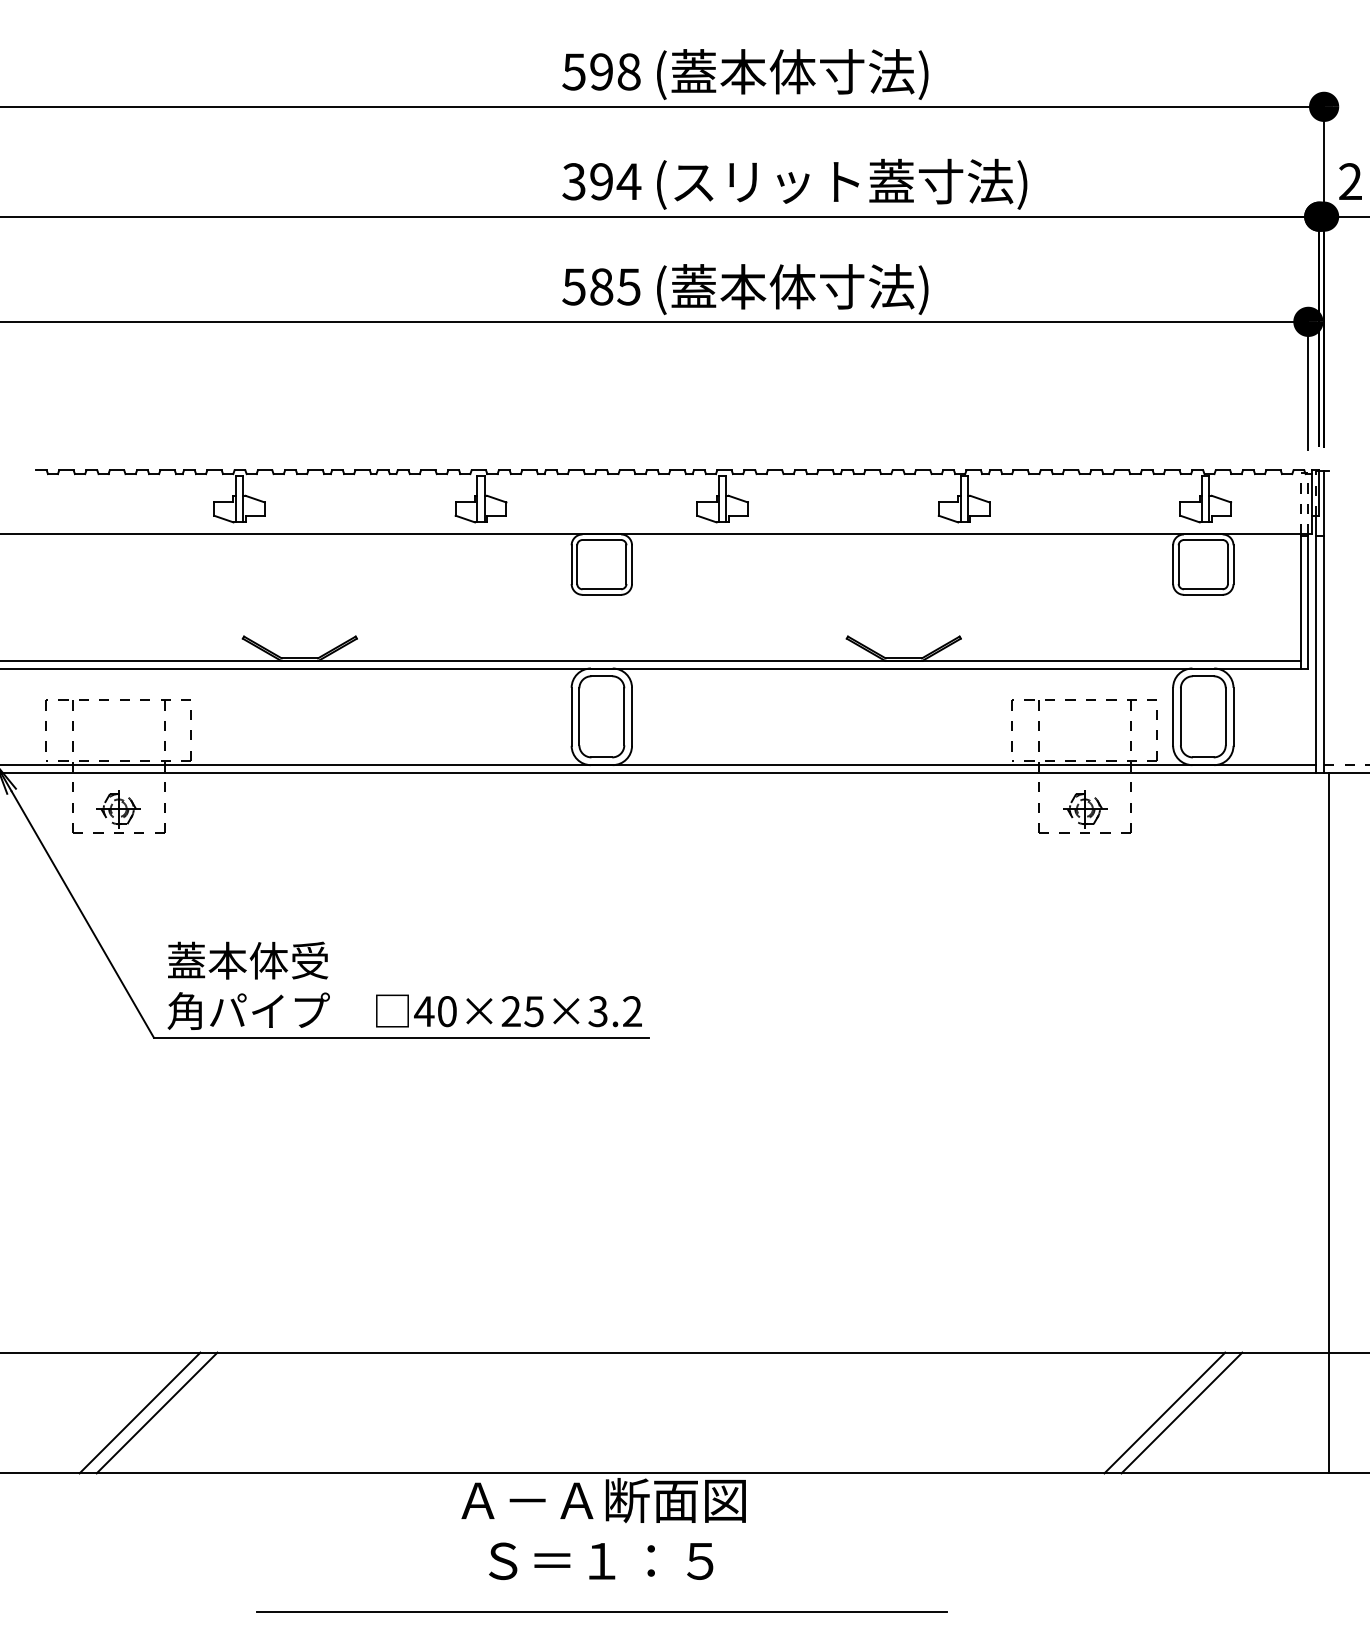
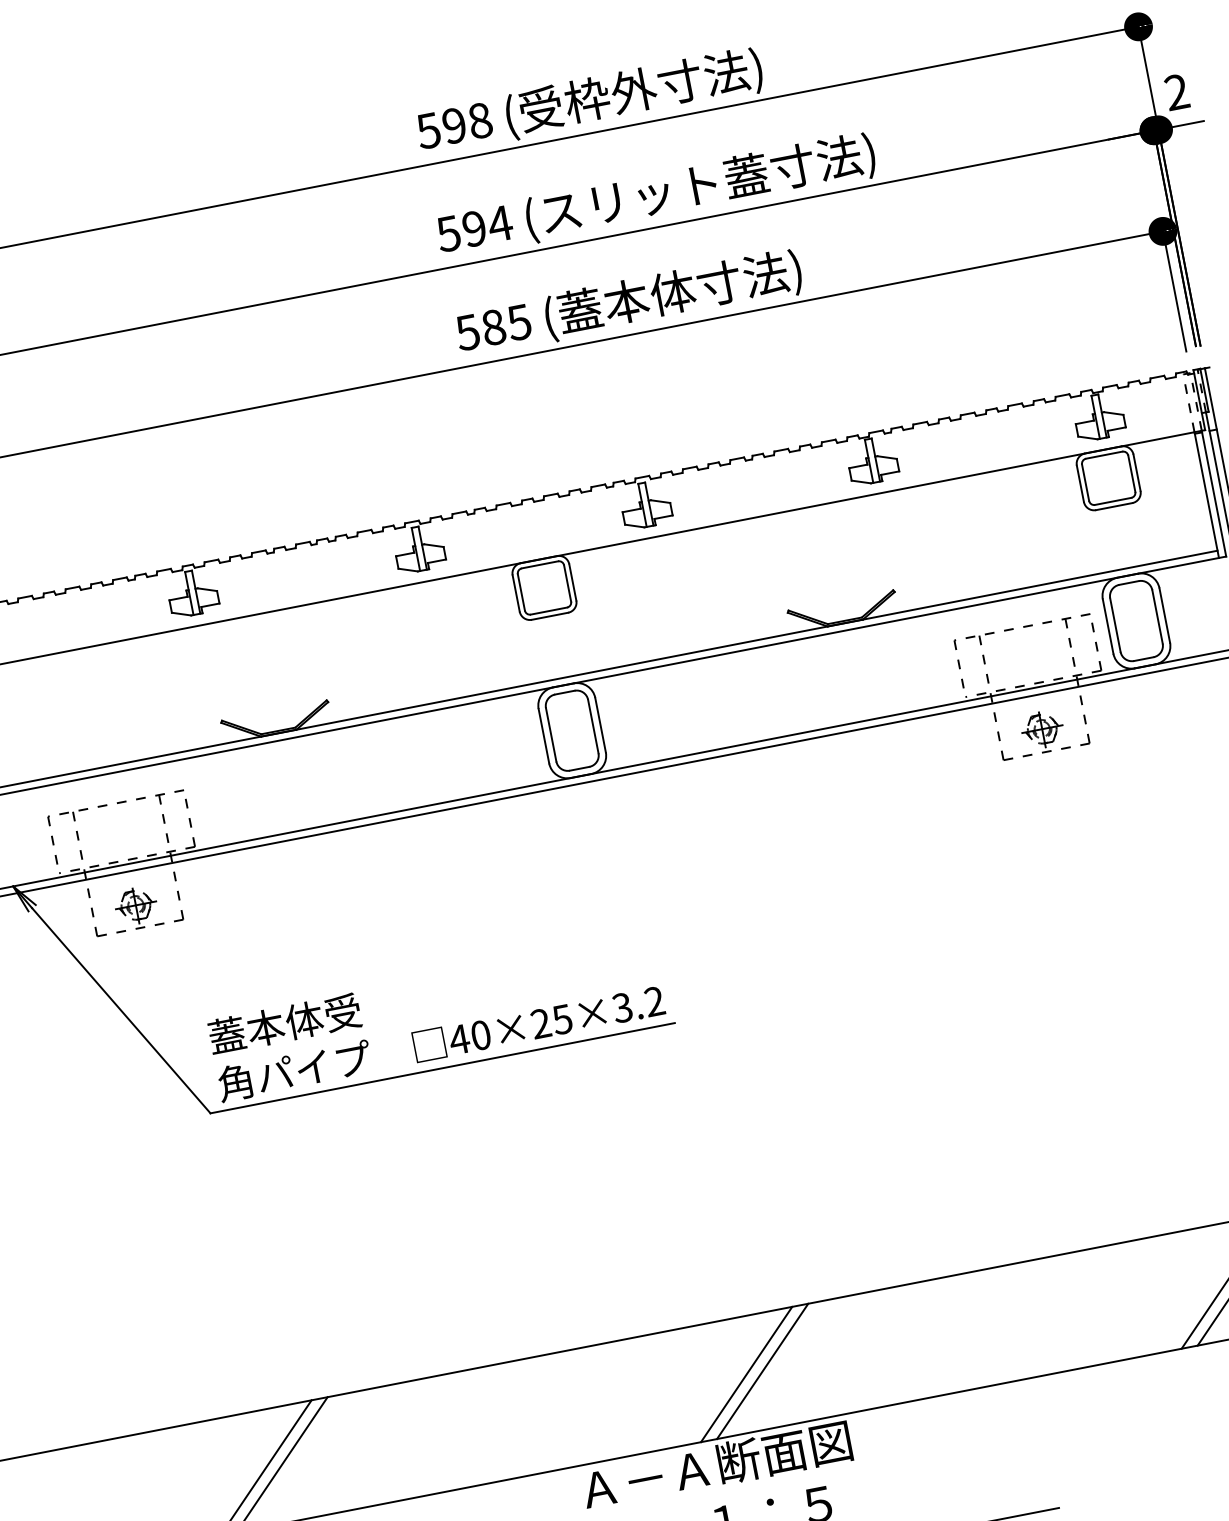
text: (743, 71) -> (587, 99), (蓋本体寸法) -> (受枠外寸法)
text: (573, 181) -> (448, 233), 394 -> 594
line: (652, 1412) -> (746, 1374), added
line: (669, 1412) -> (762, 1370), added

